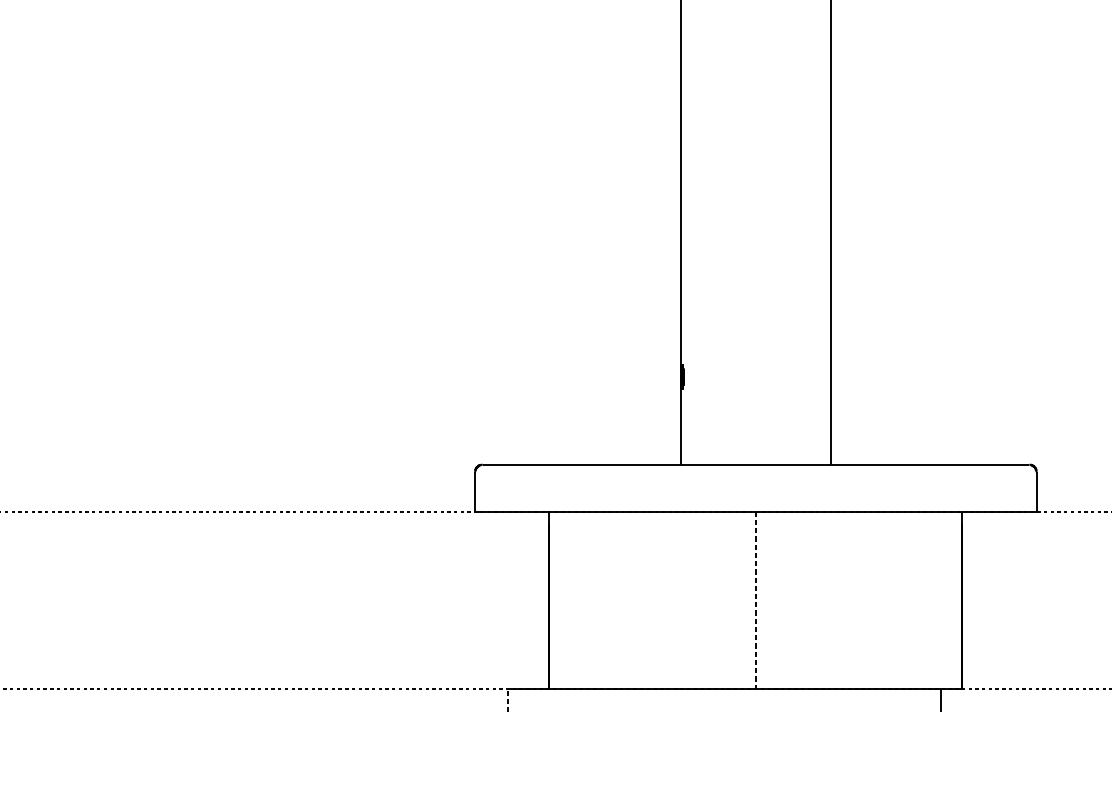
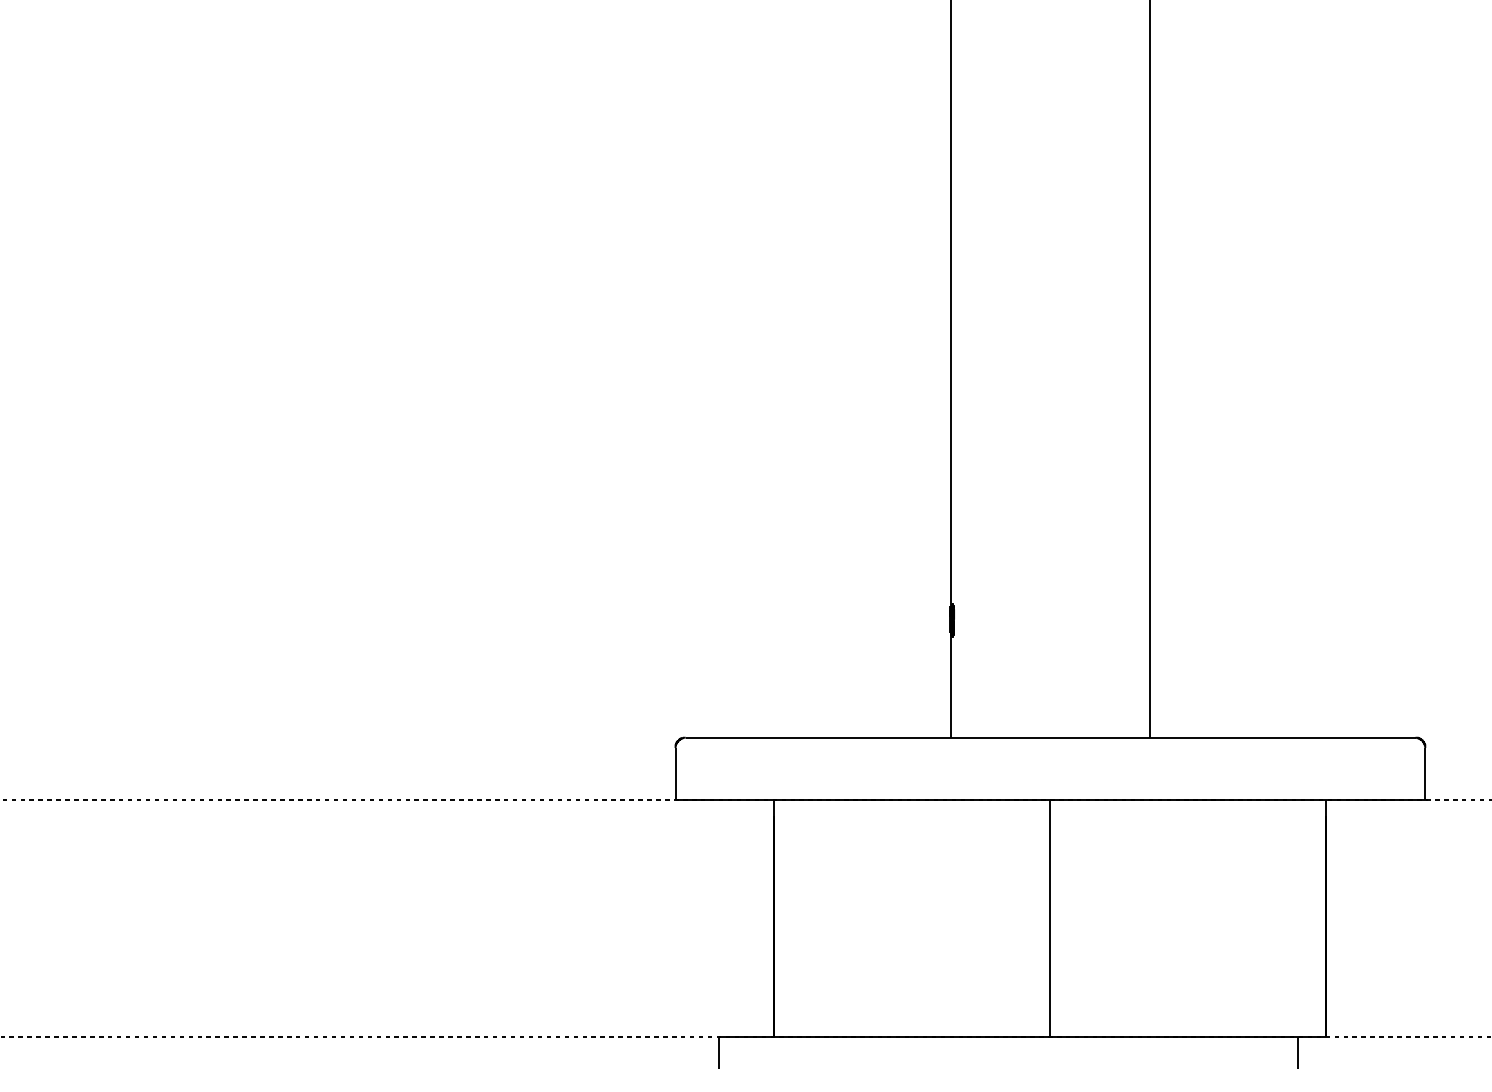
line: (755, 600) -> (1050, 919), dashed -> solid
line: (508, 700) -> (719, 1052), dashed -> solid

